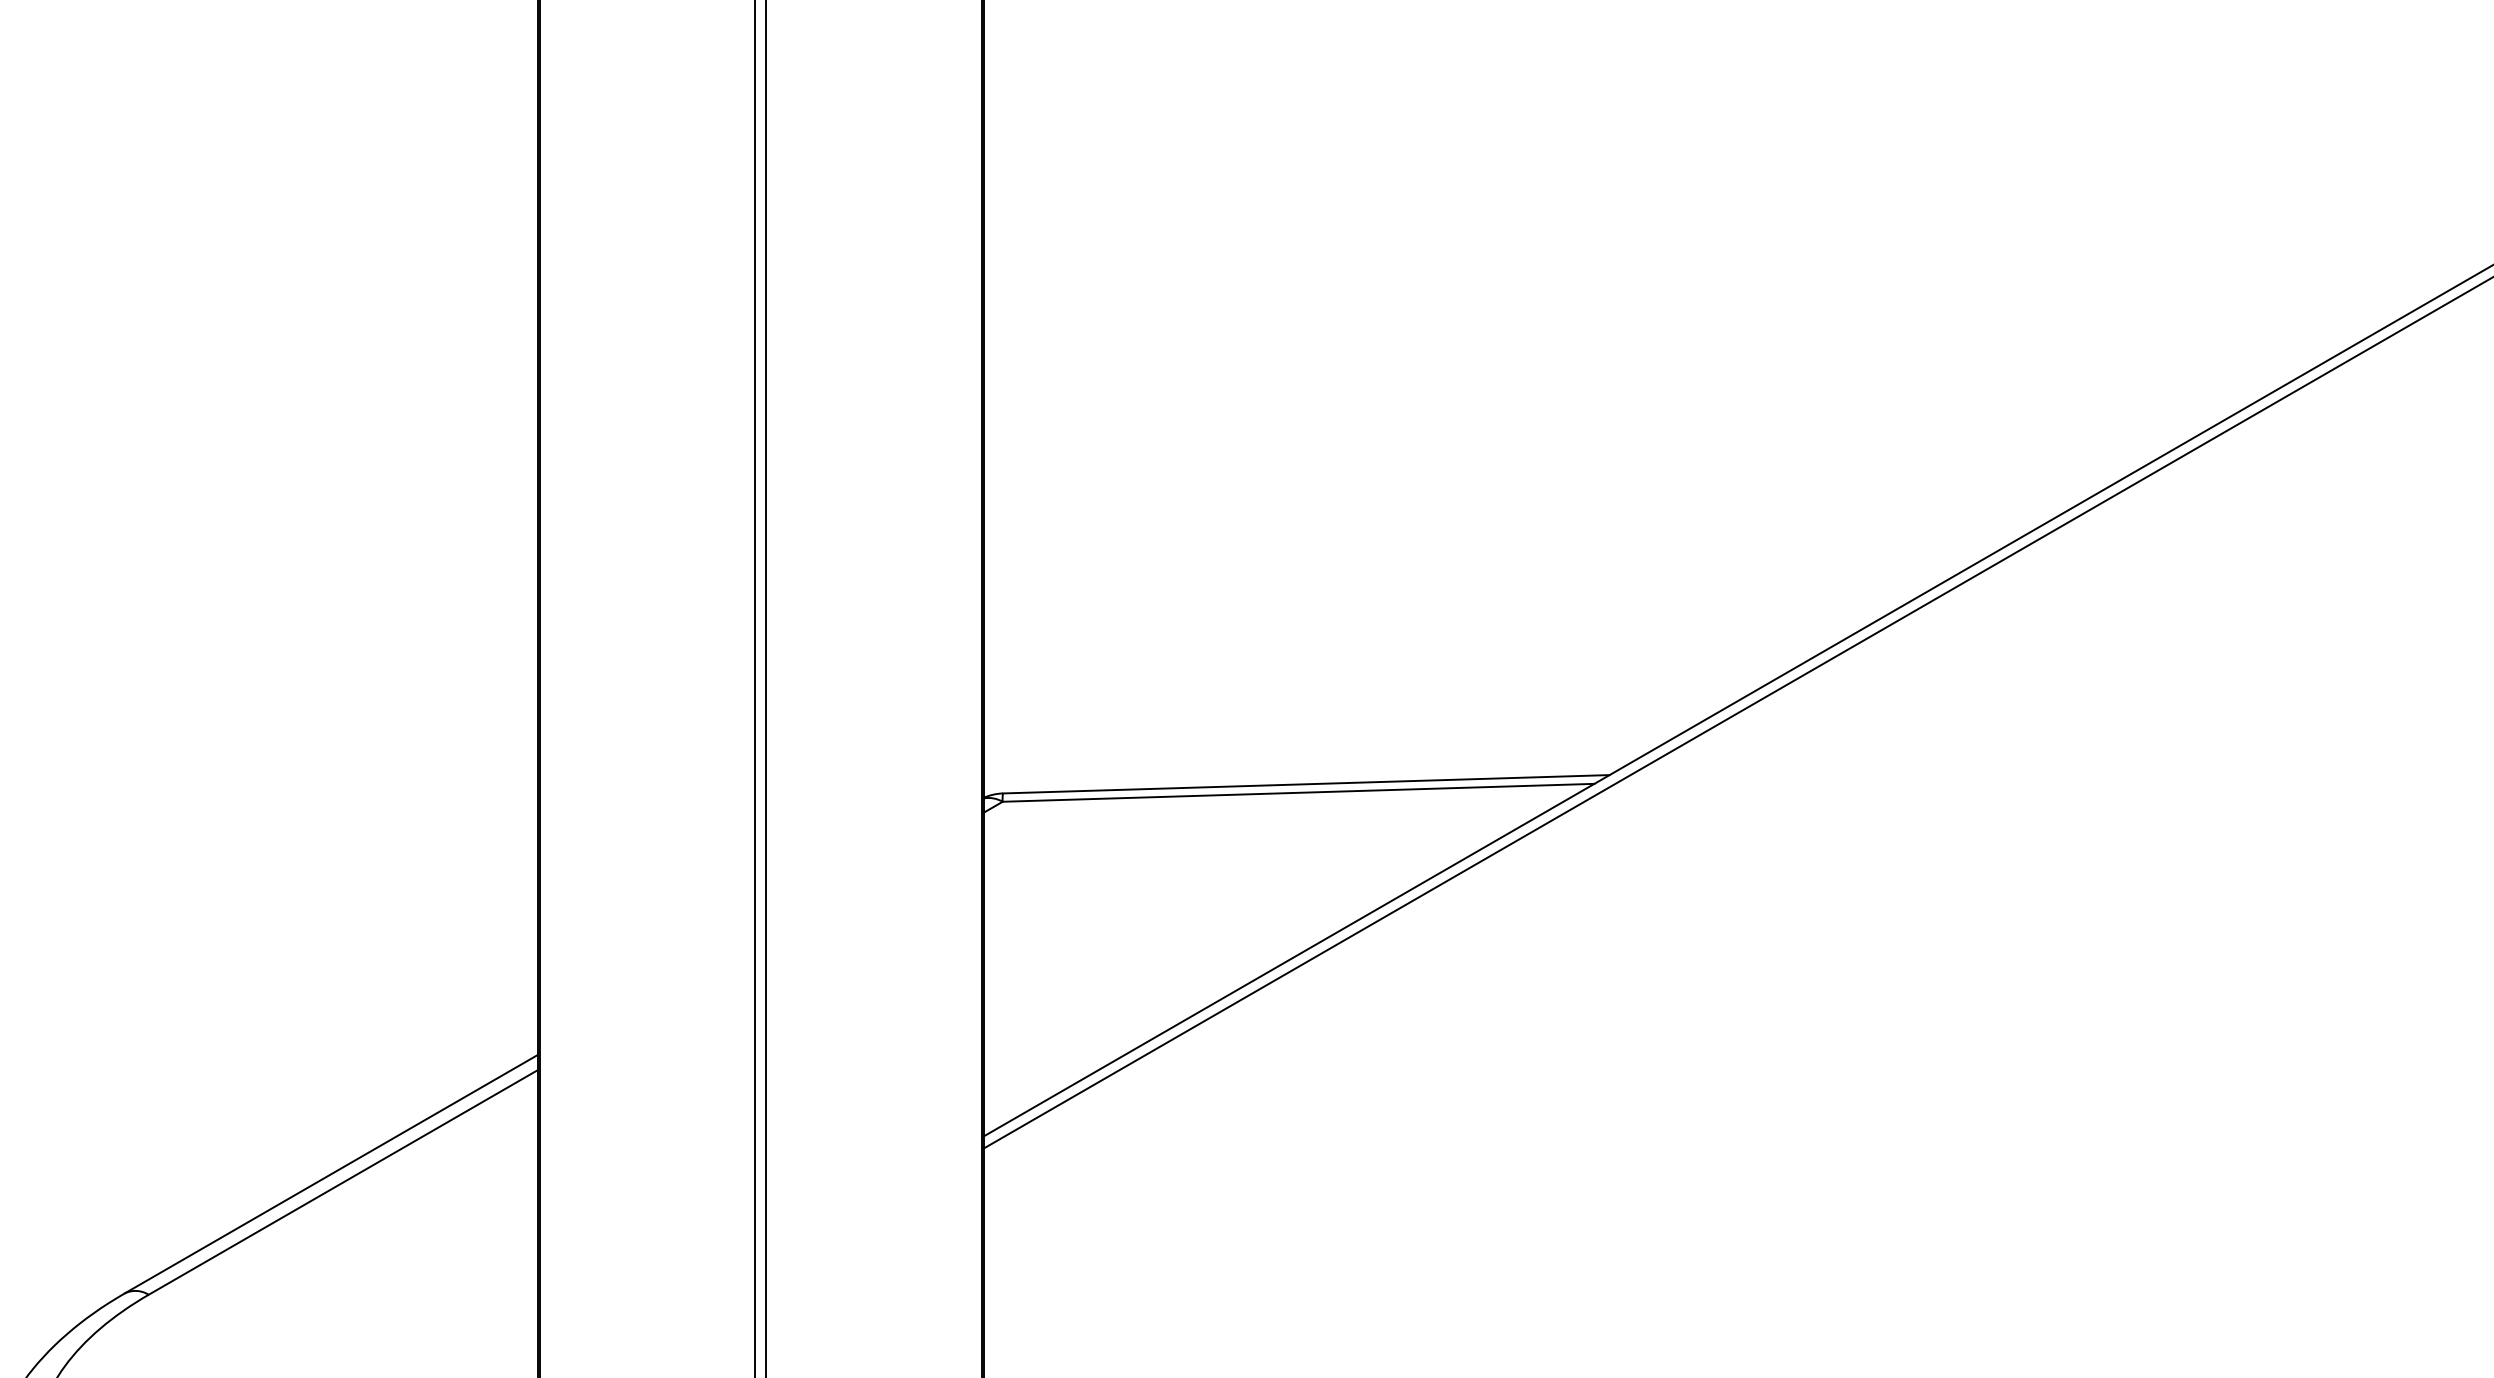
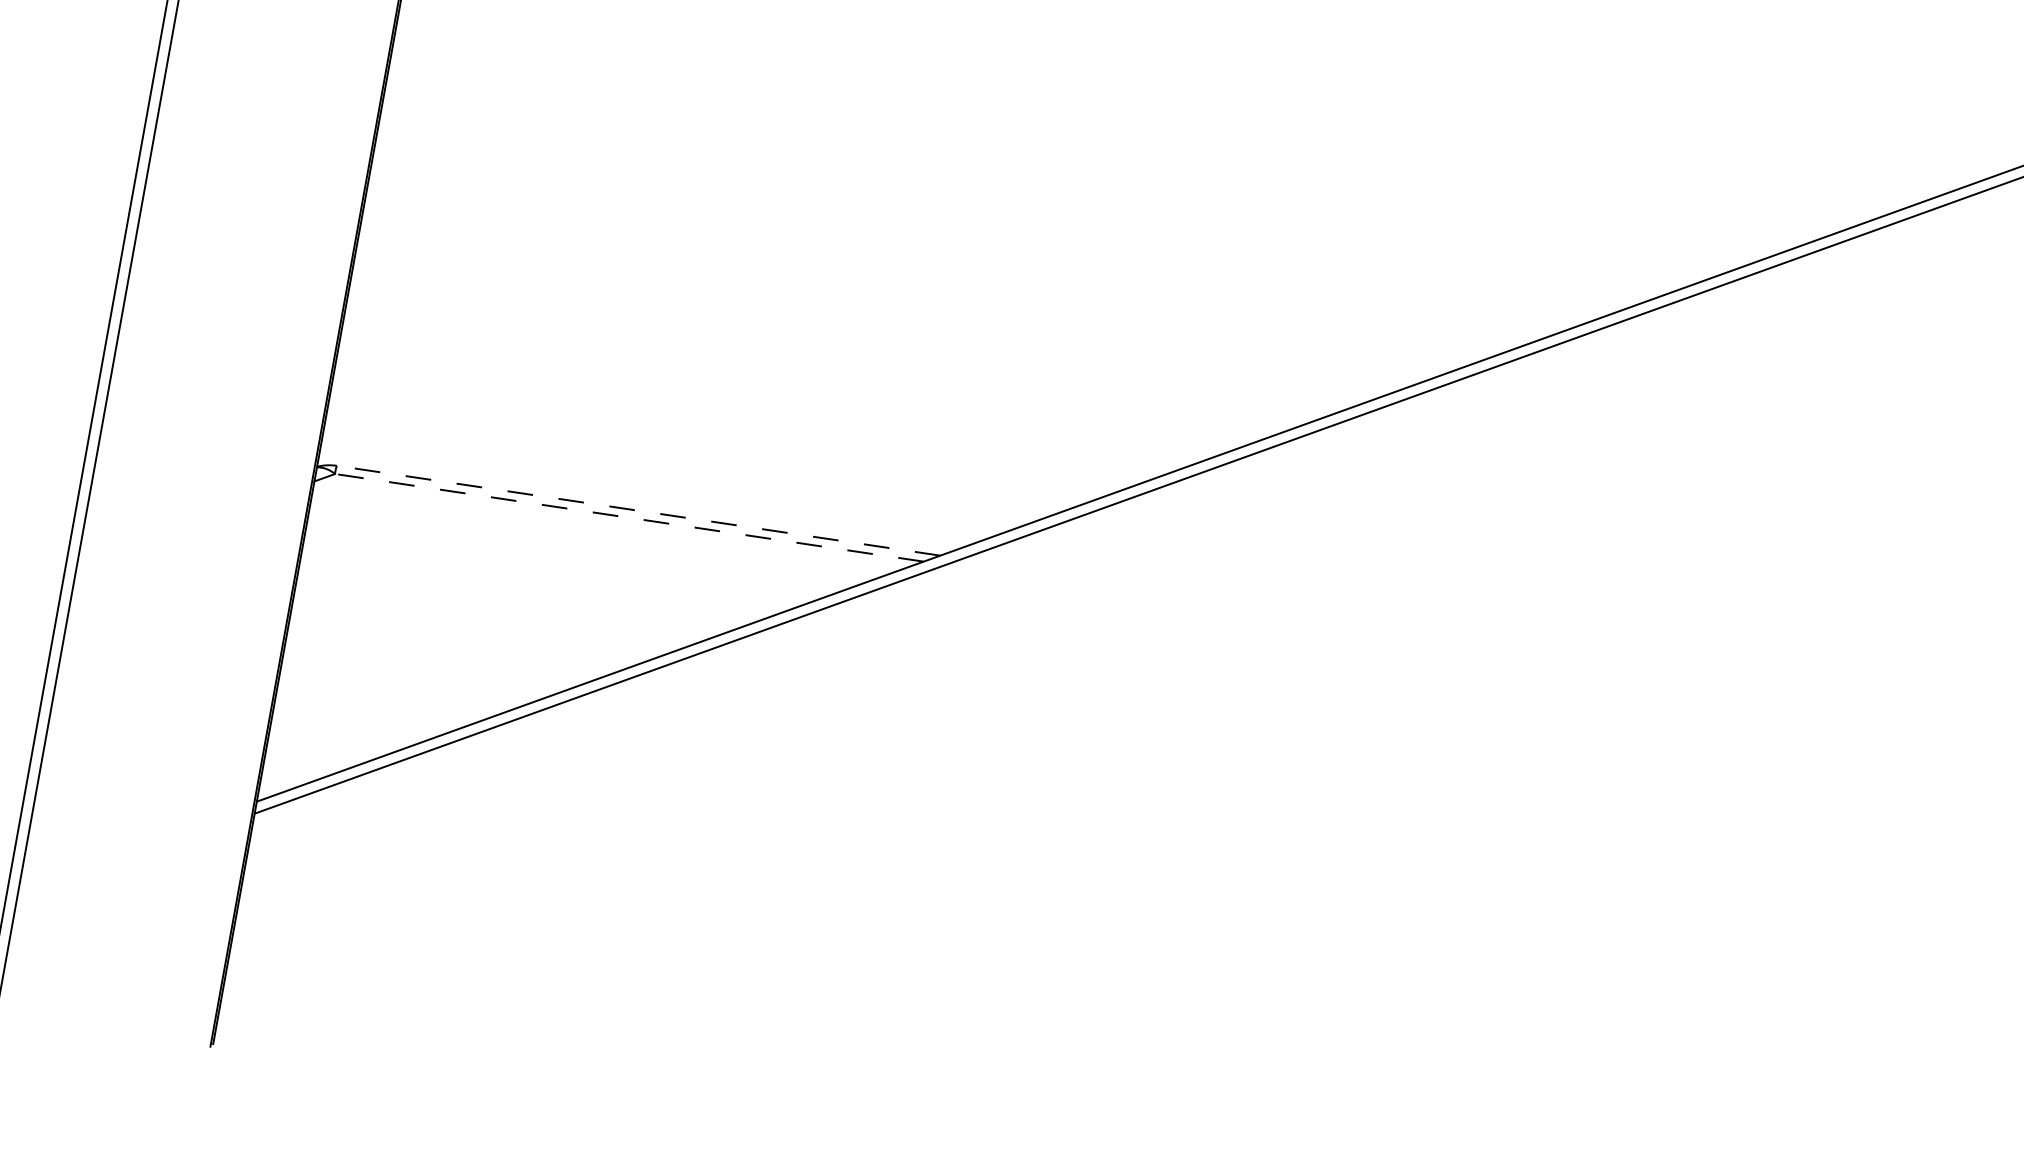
line: (1305, 784) -> (637, 510), solid -> dashed
line: (1298, 792) -> (629, 517), solid -> dashed

